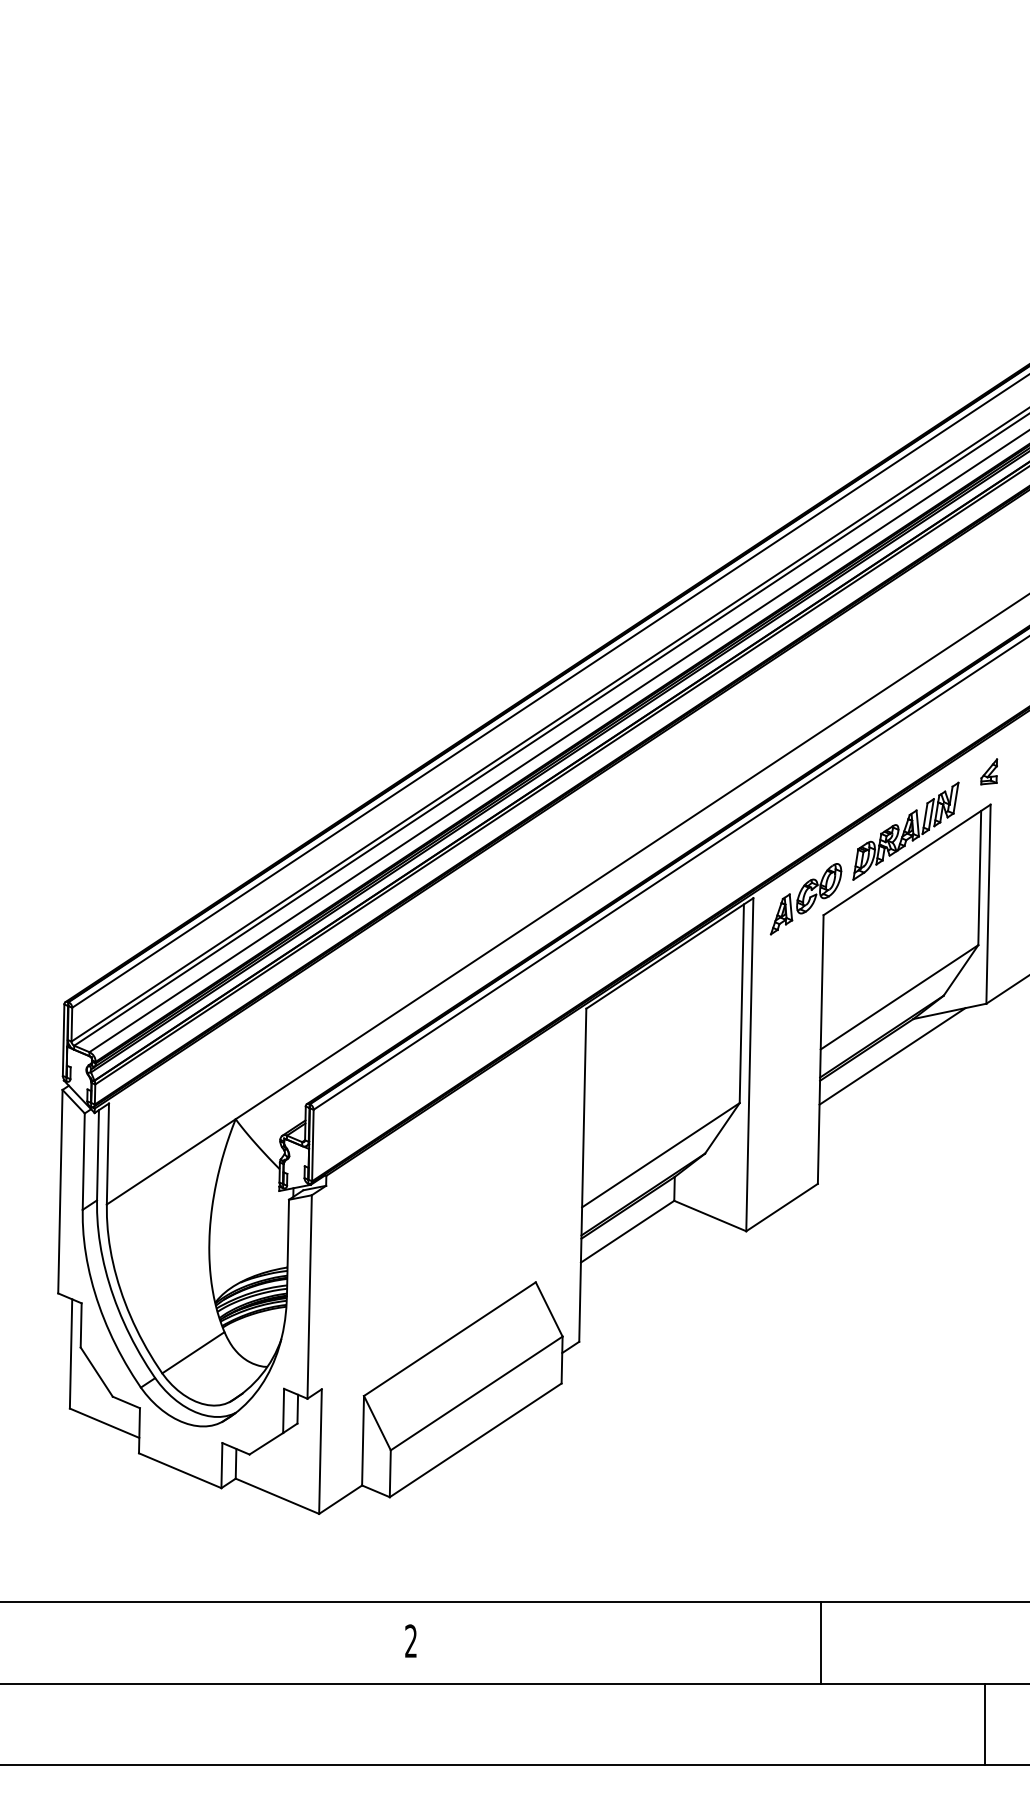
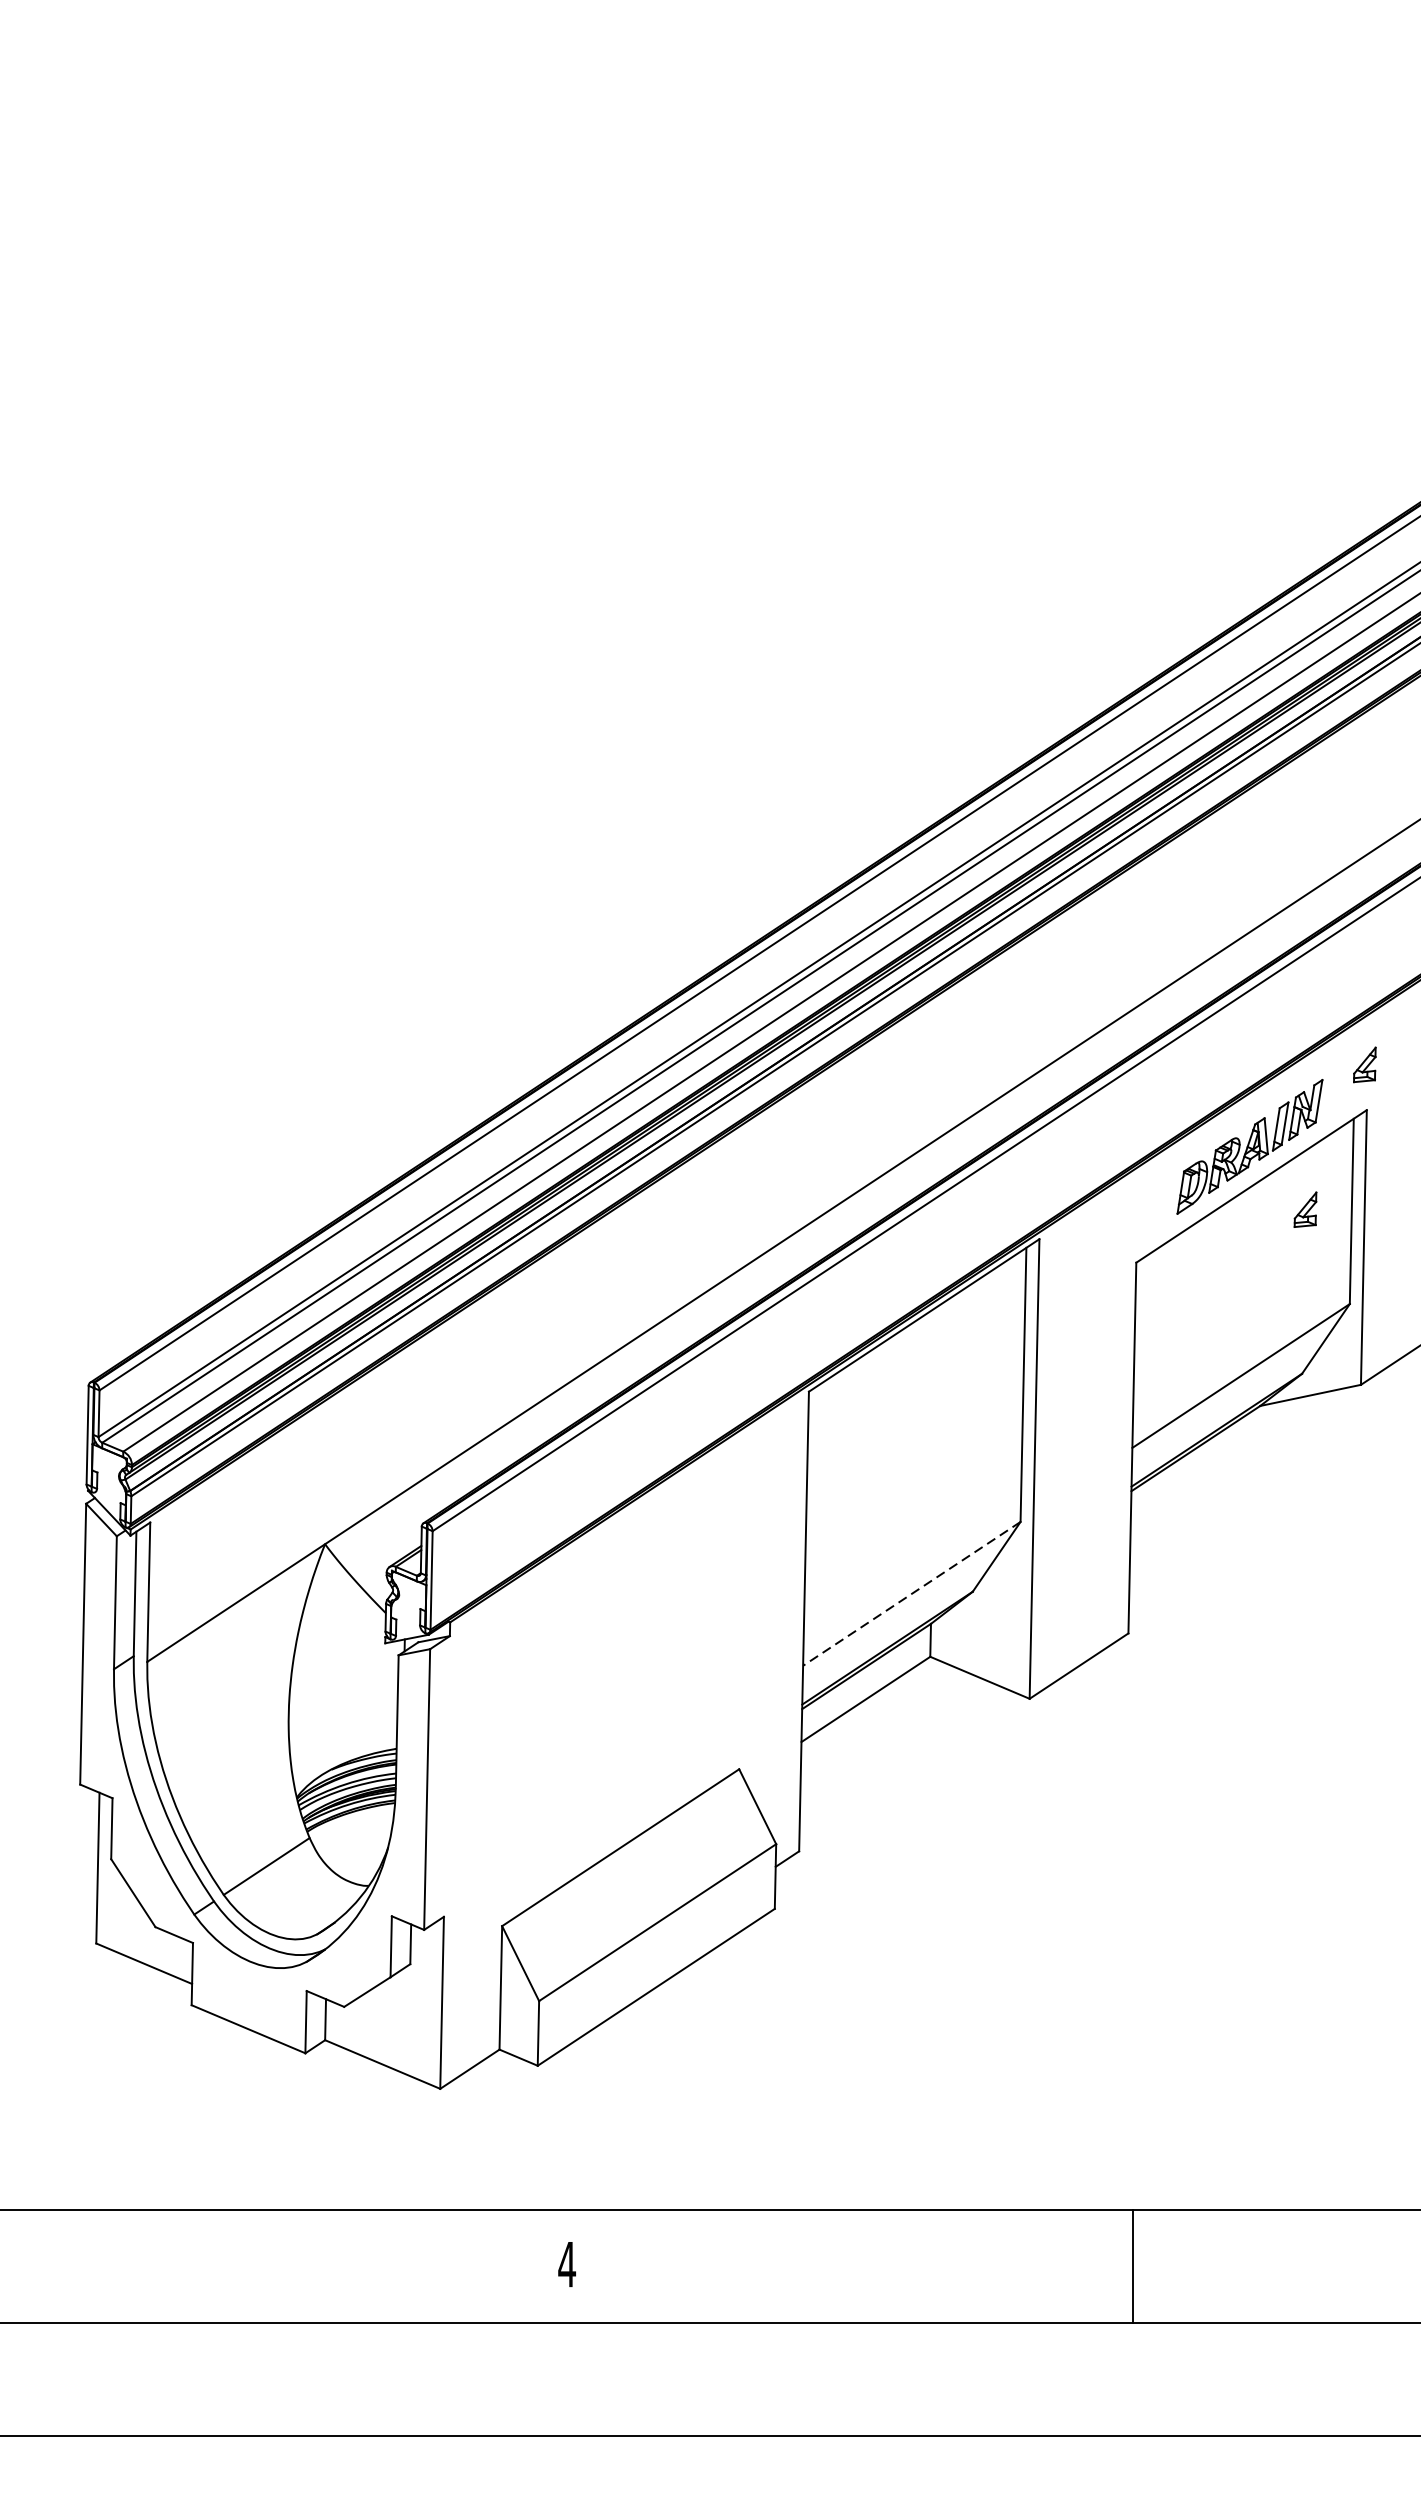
part: (946, 876) -> (1305, 1209), added
part: (805, 899) -> (1111, 1241), removed
line: (892, 1056) -> (1231, 1457), removed
line: (660, 1155) -> (911, 1594), solid -> dashed
text: (410, 1640) -> (566, 2263), 2 -> 4
line: (984, 1724) -> (1358, 2379), removed

